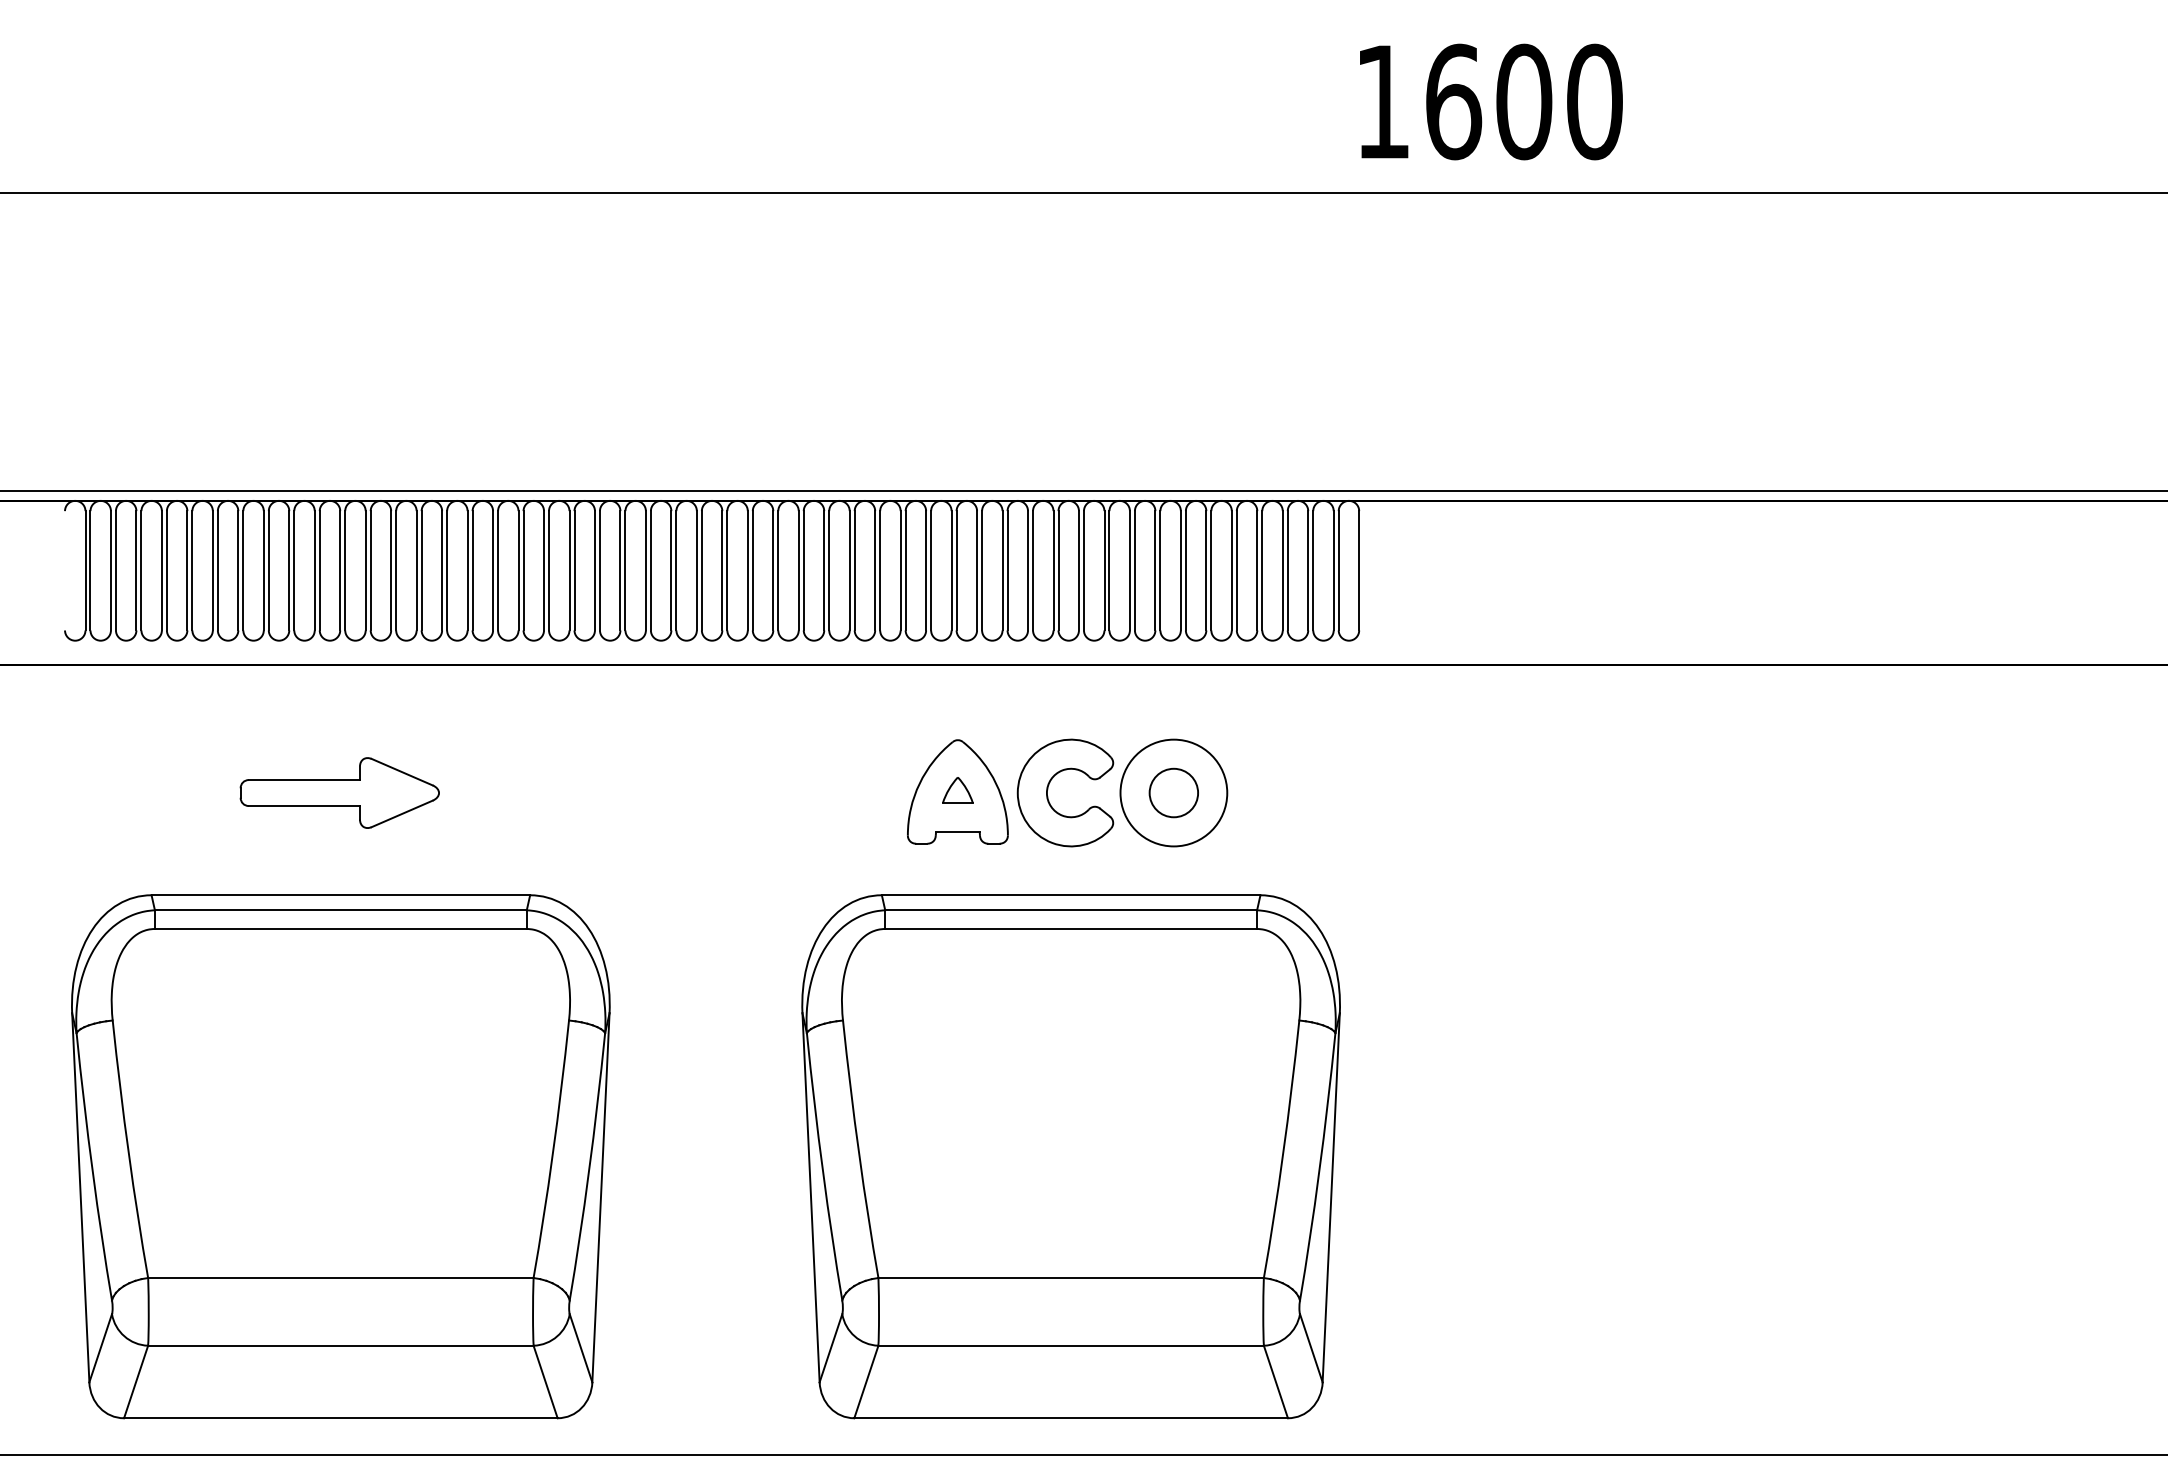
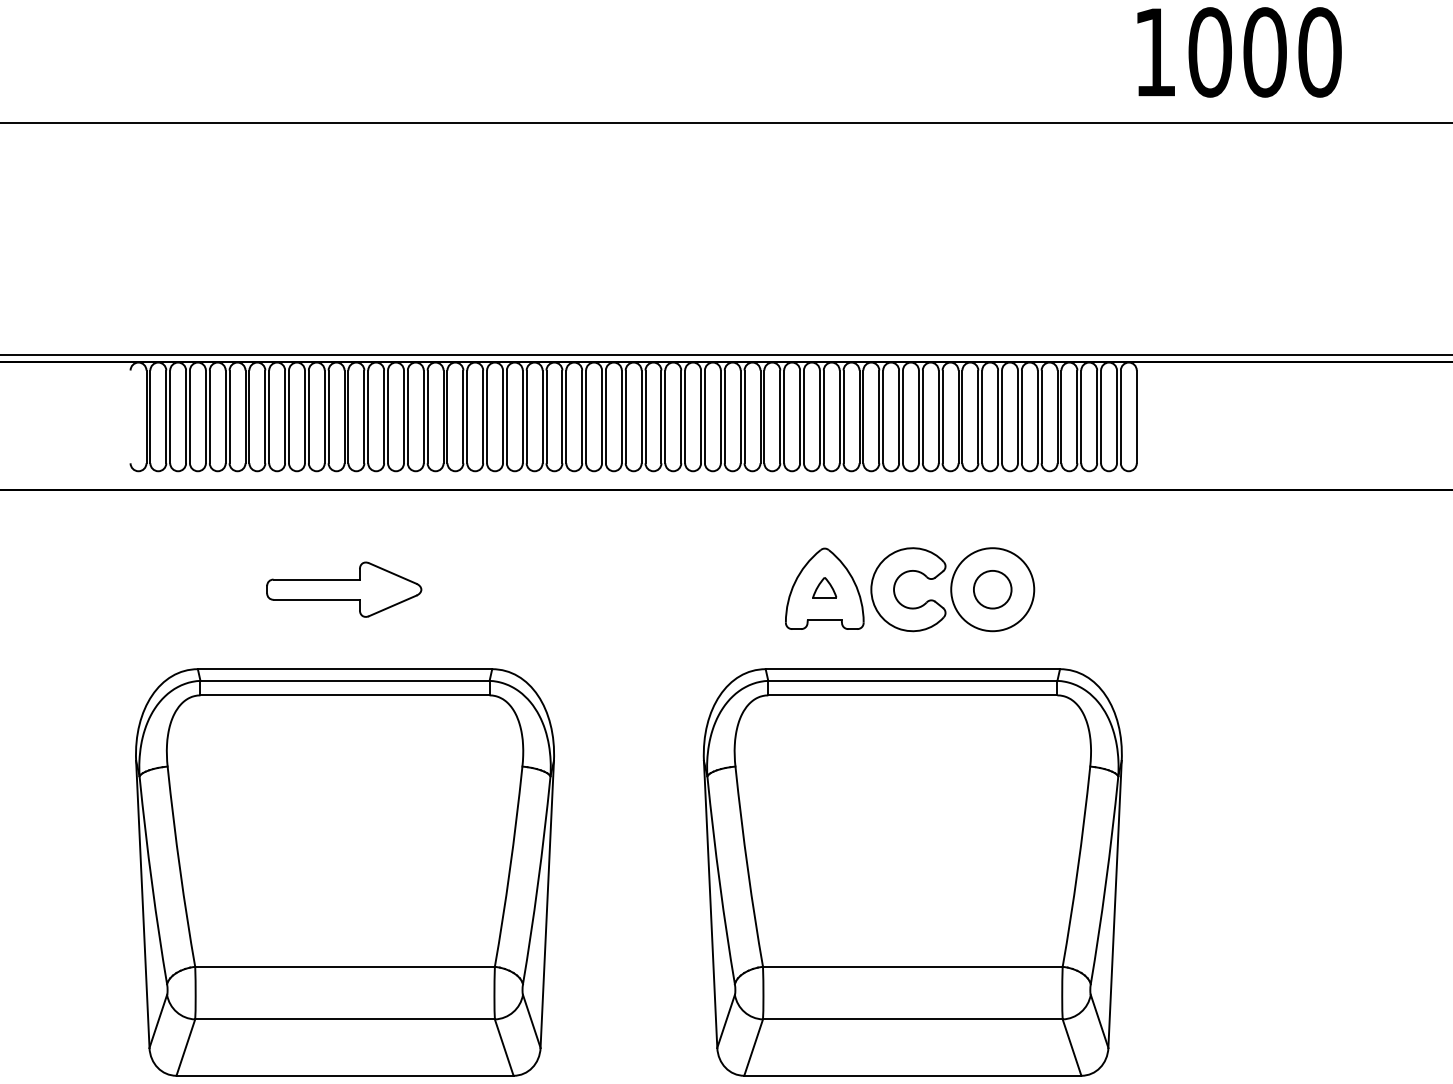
text: (1453, 101) -> (1210, 52), 1600 -> 1000

